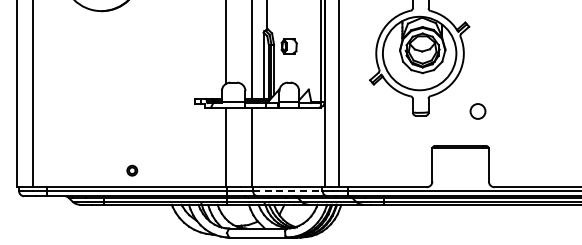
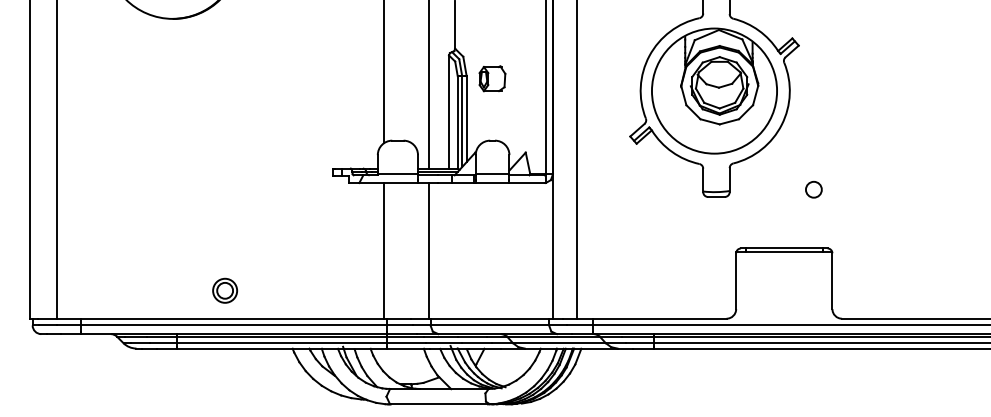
circle: (477, 111) -> (813, 189), size x0.62
part: (132, 170) -> (225, 290), size x1.43
line: (287, 191) -> (489, 325), dashed -> solid

